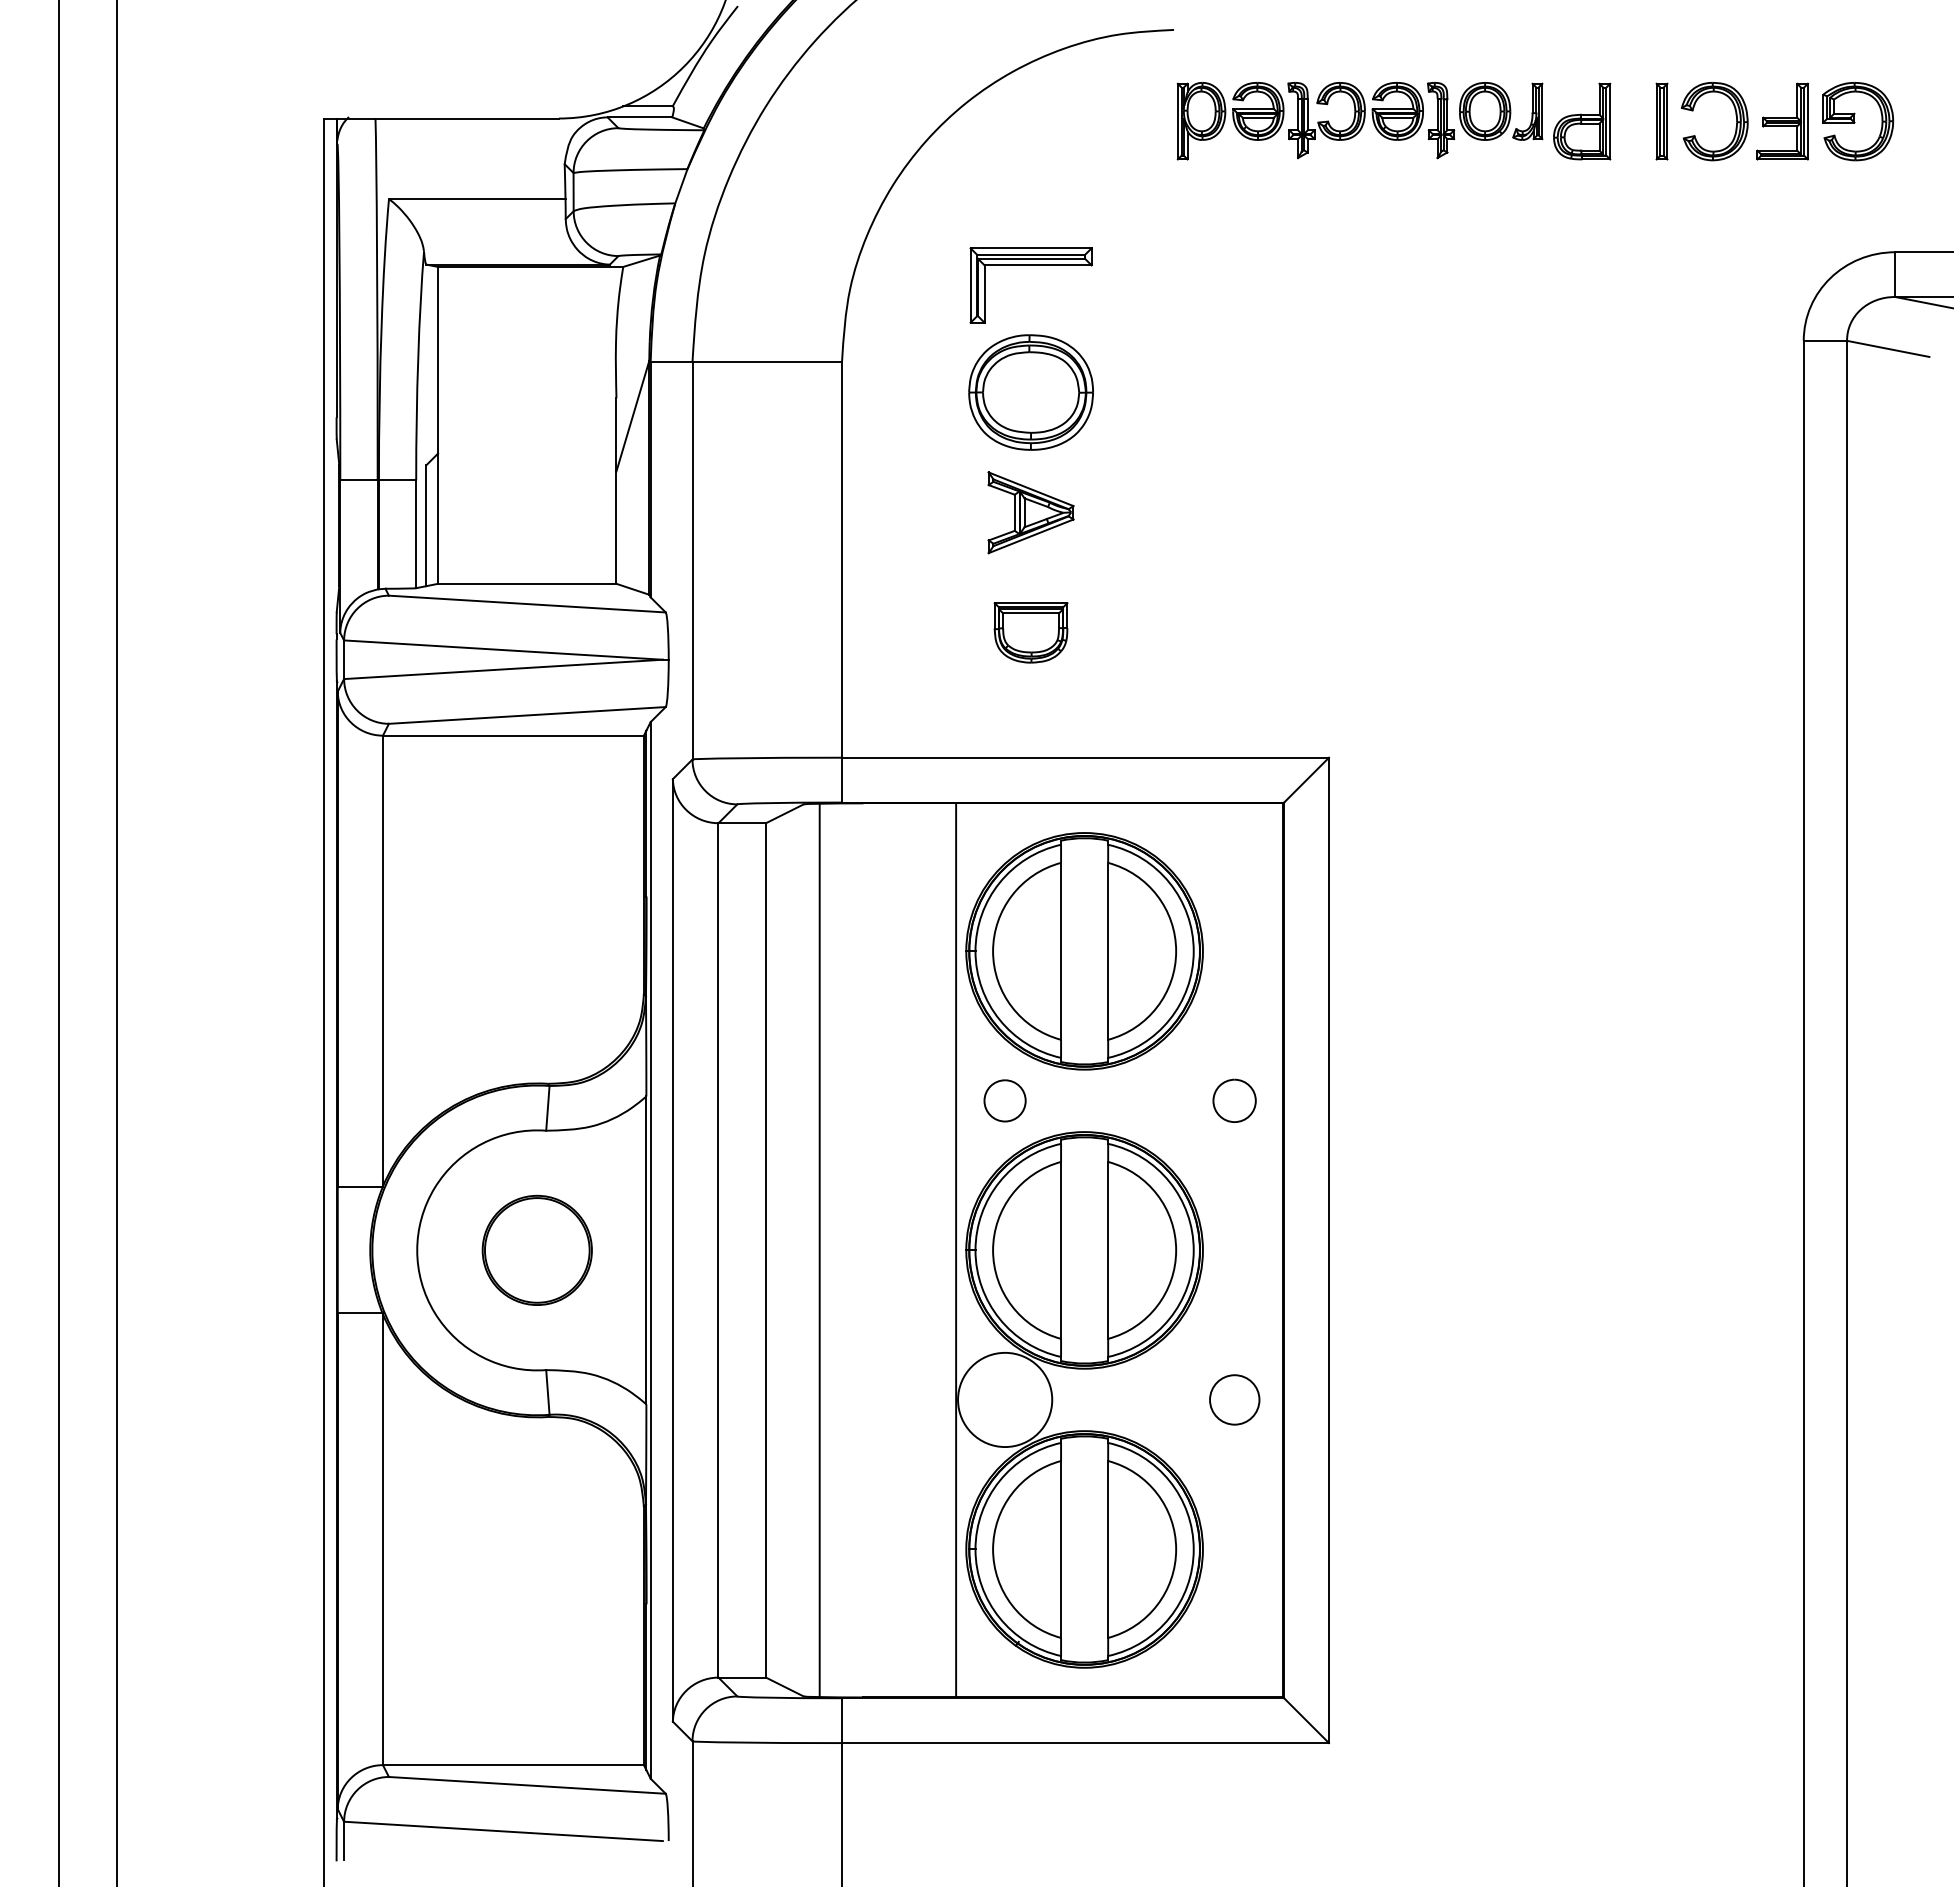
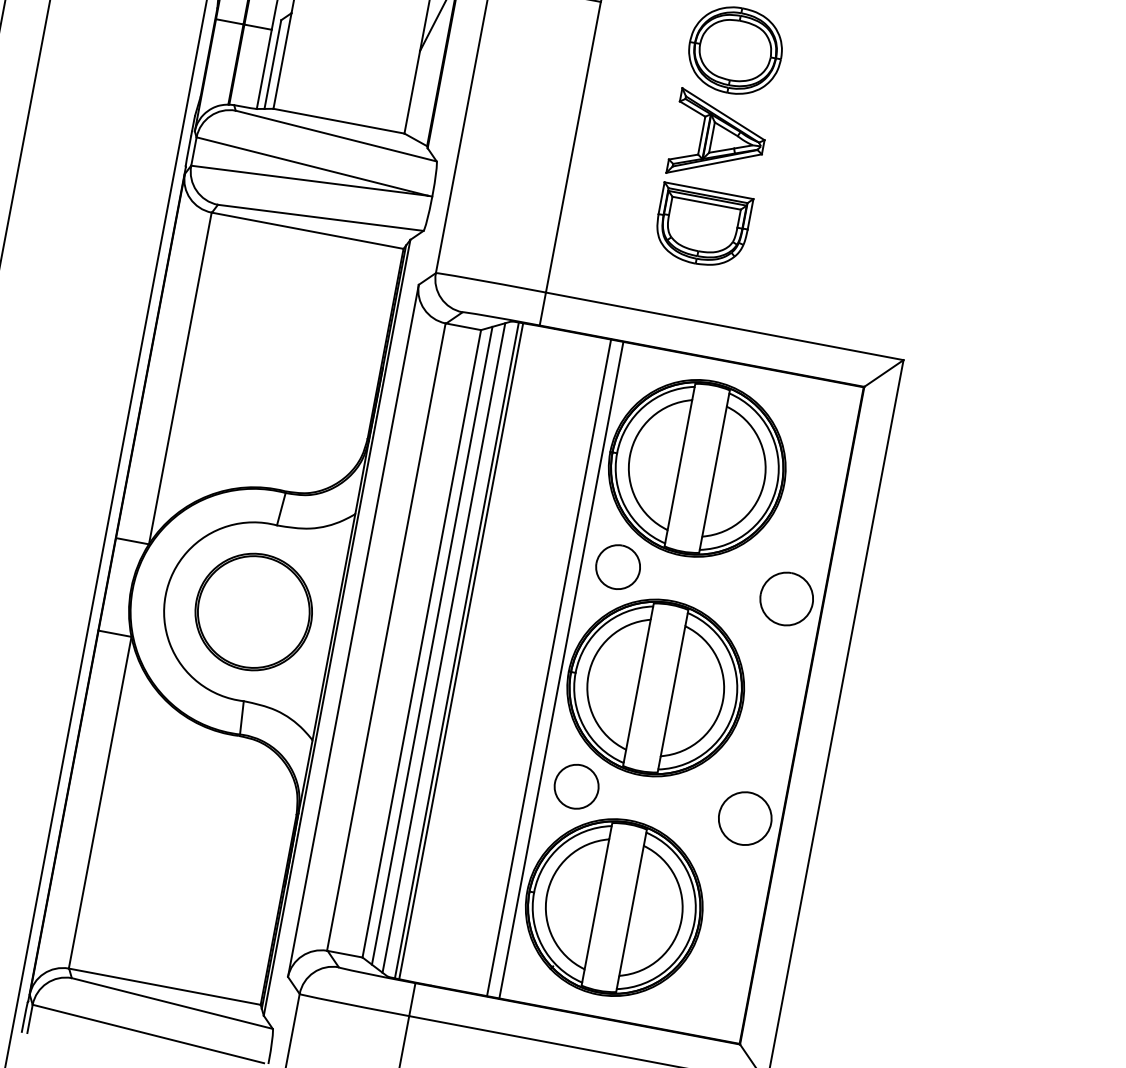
part: (1030, 512) -> (718, 138), size x1.43
part: (1030, 632) -> (701, 226), size x1.67
part: (1004, 1100) -> (617, 566), size x1.43
part: (1234, 1100) -> (786, 598), size x1.67
line: (813, 1249) -> (456, 649), added
part: (537, 1250) -> (253, 612), size x1.43
line: (780, 1250) -> (432, 645), added
line: (796, 1250) -> (444, 648), added
line: (939, 1250) -> (549, 667), added
circle: (1004, 1399) -> (576, 786), size x0.62
circle: (1234, 1399) -> (745, 818), size x1.43

